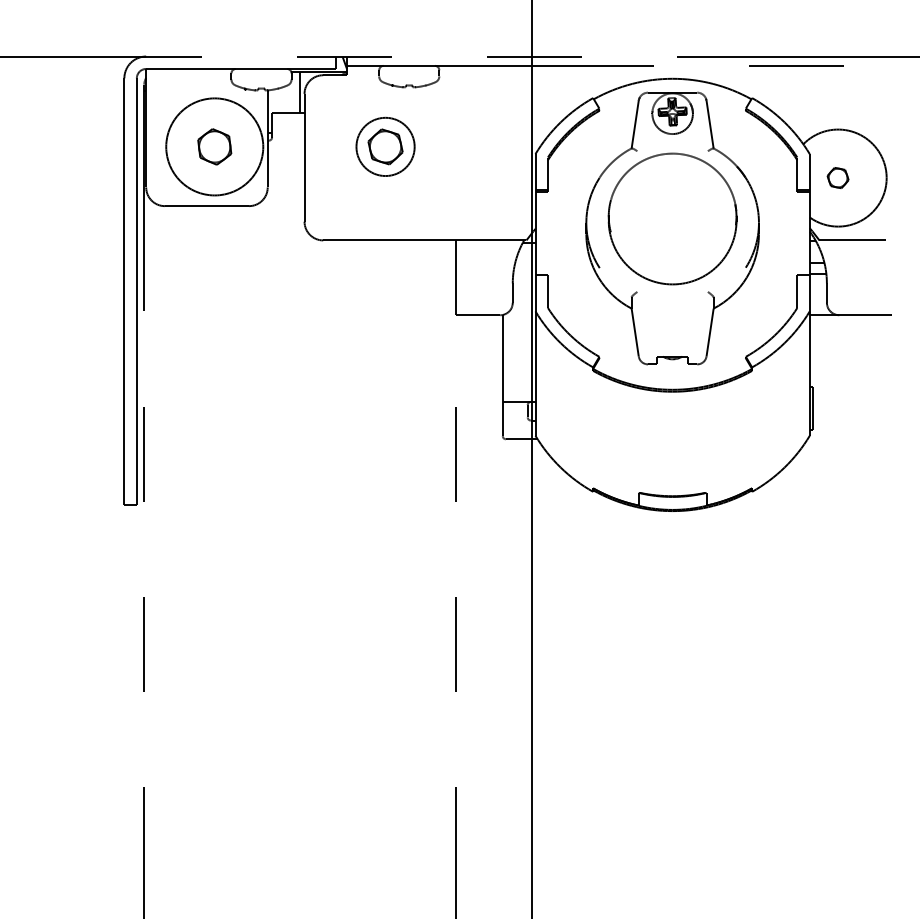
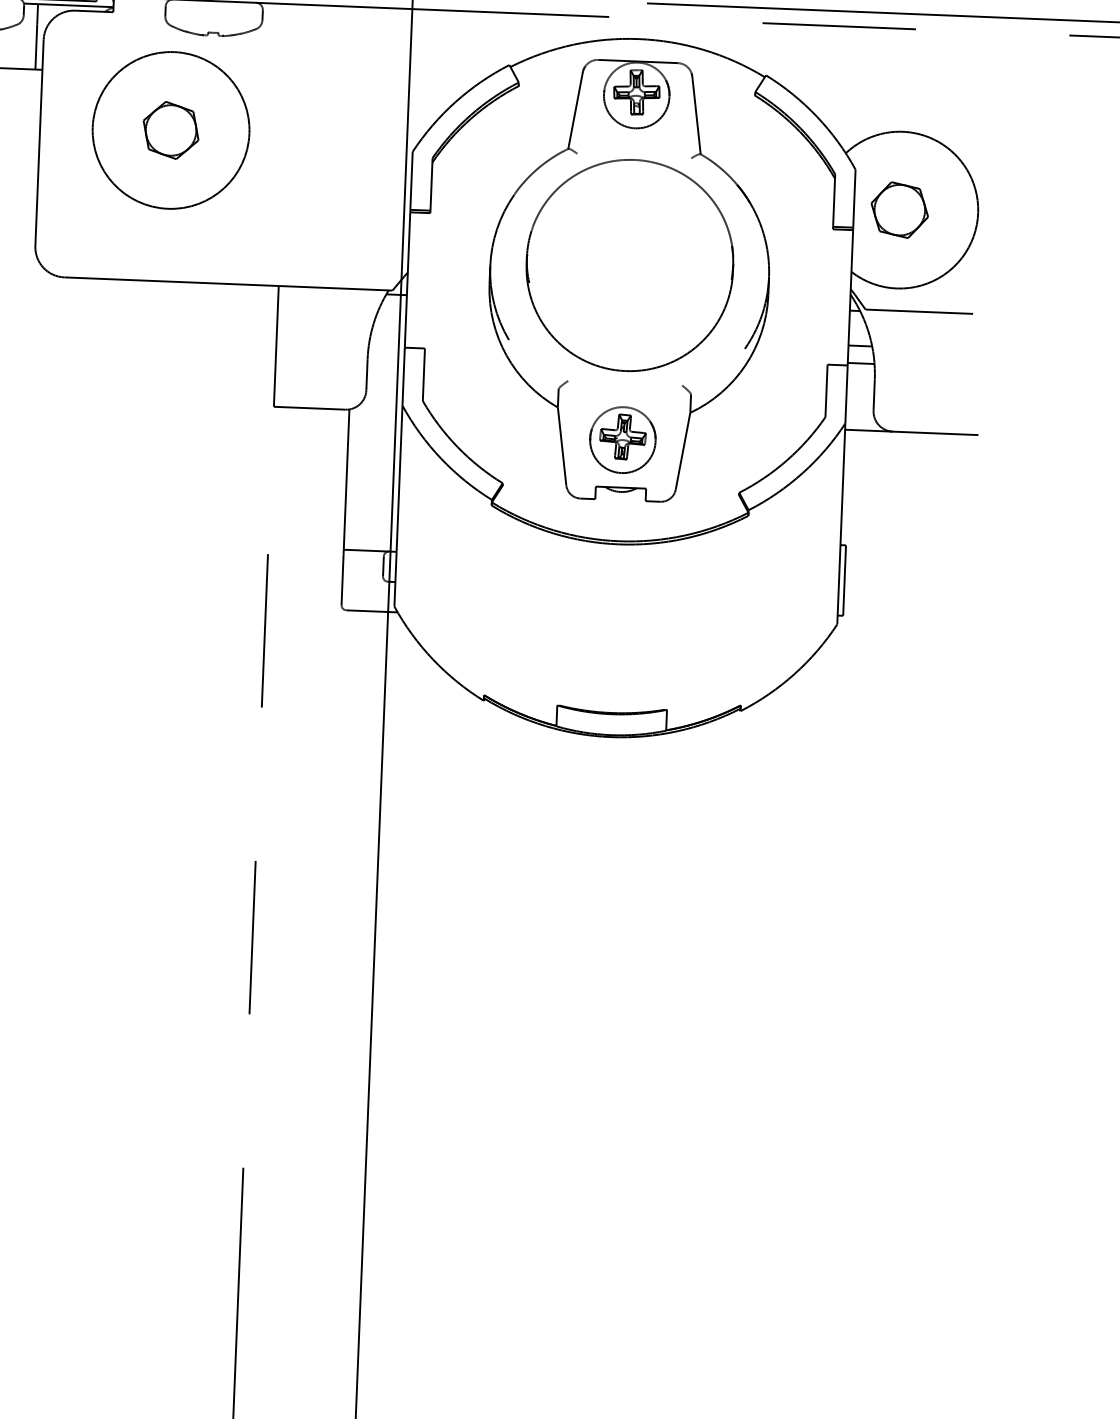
circle: (385, 146) -> (170, 129), size x1.67
part: (837, 177) -> (898, 209), size x1.67
part: (672, 326) -> (622, 439), added

